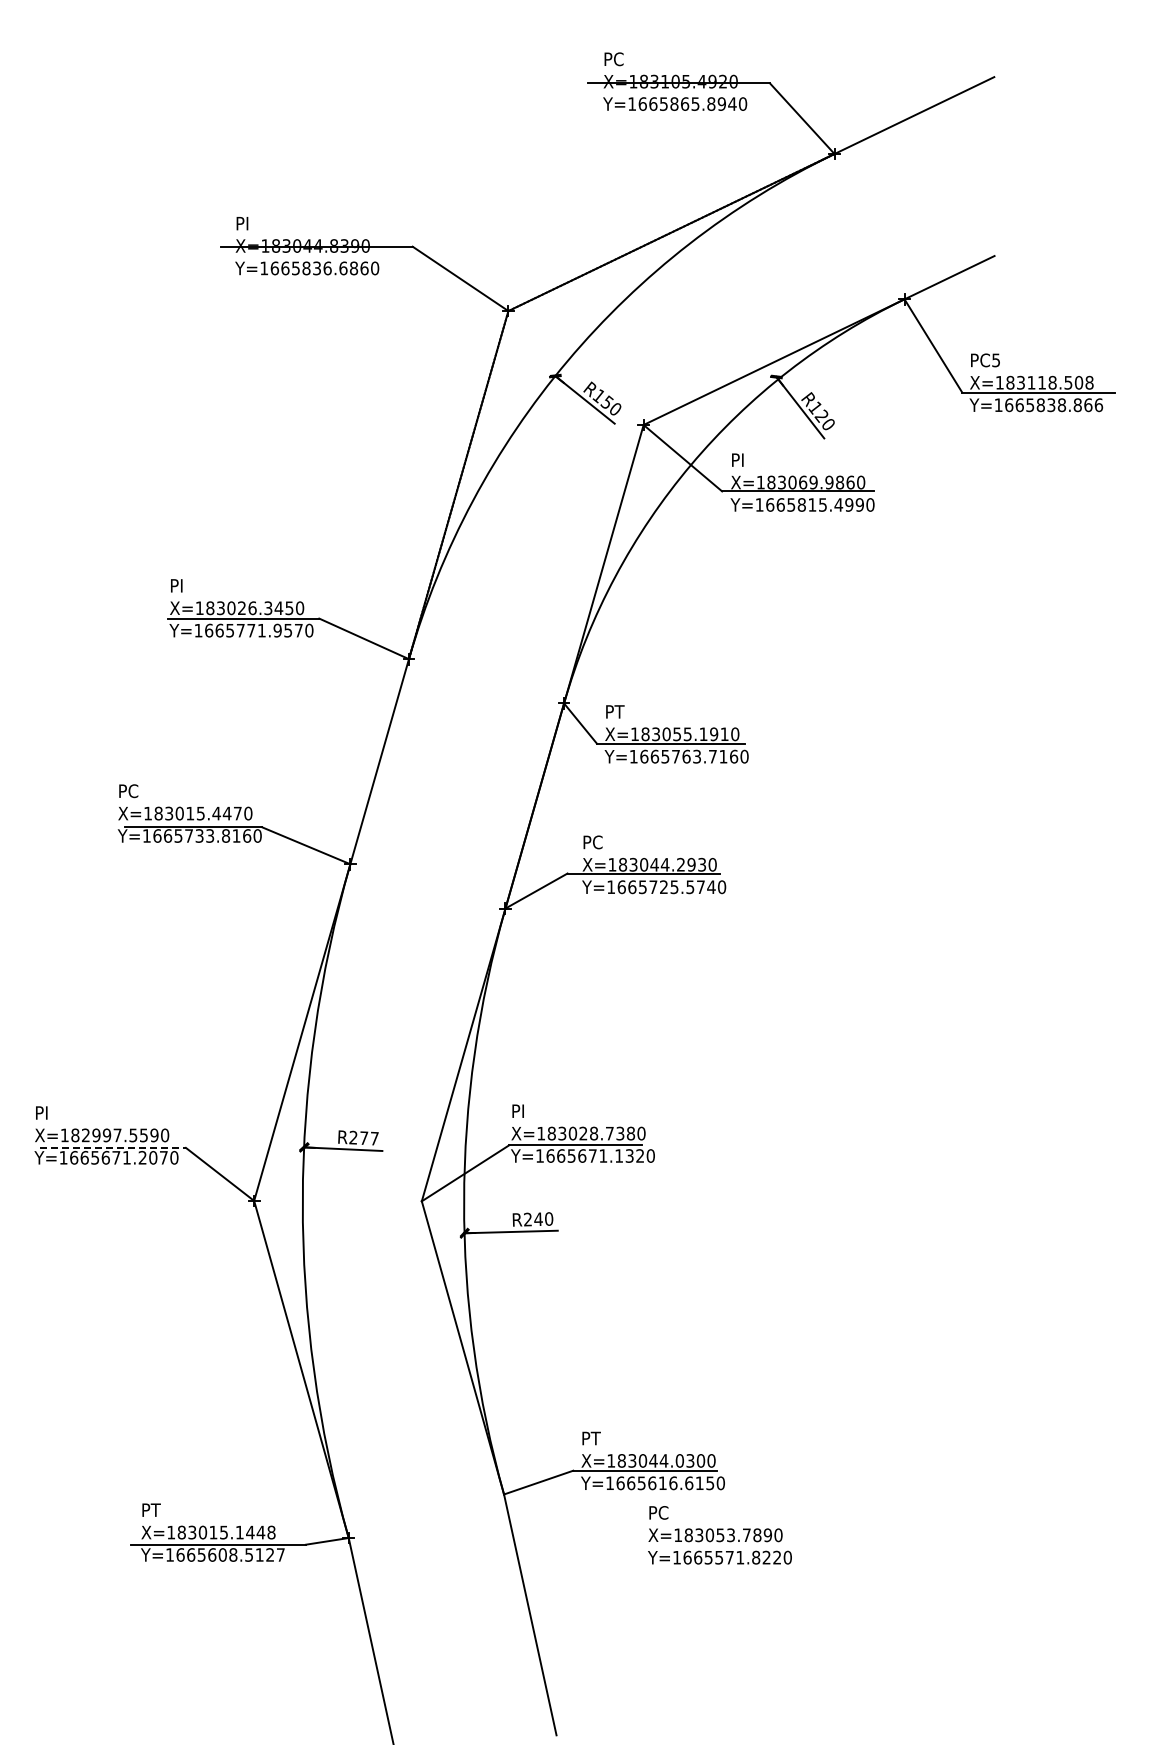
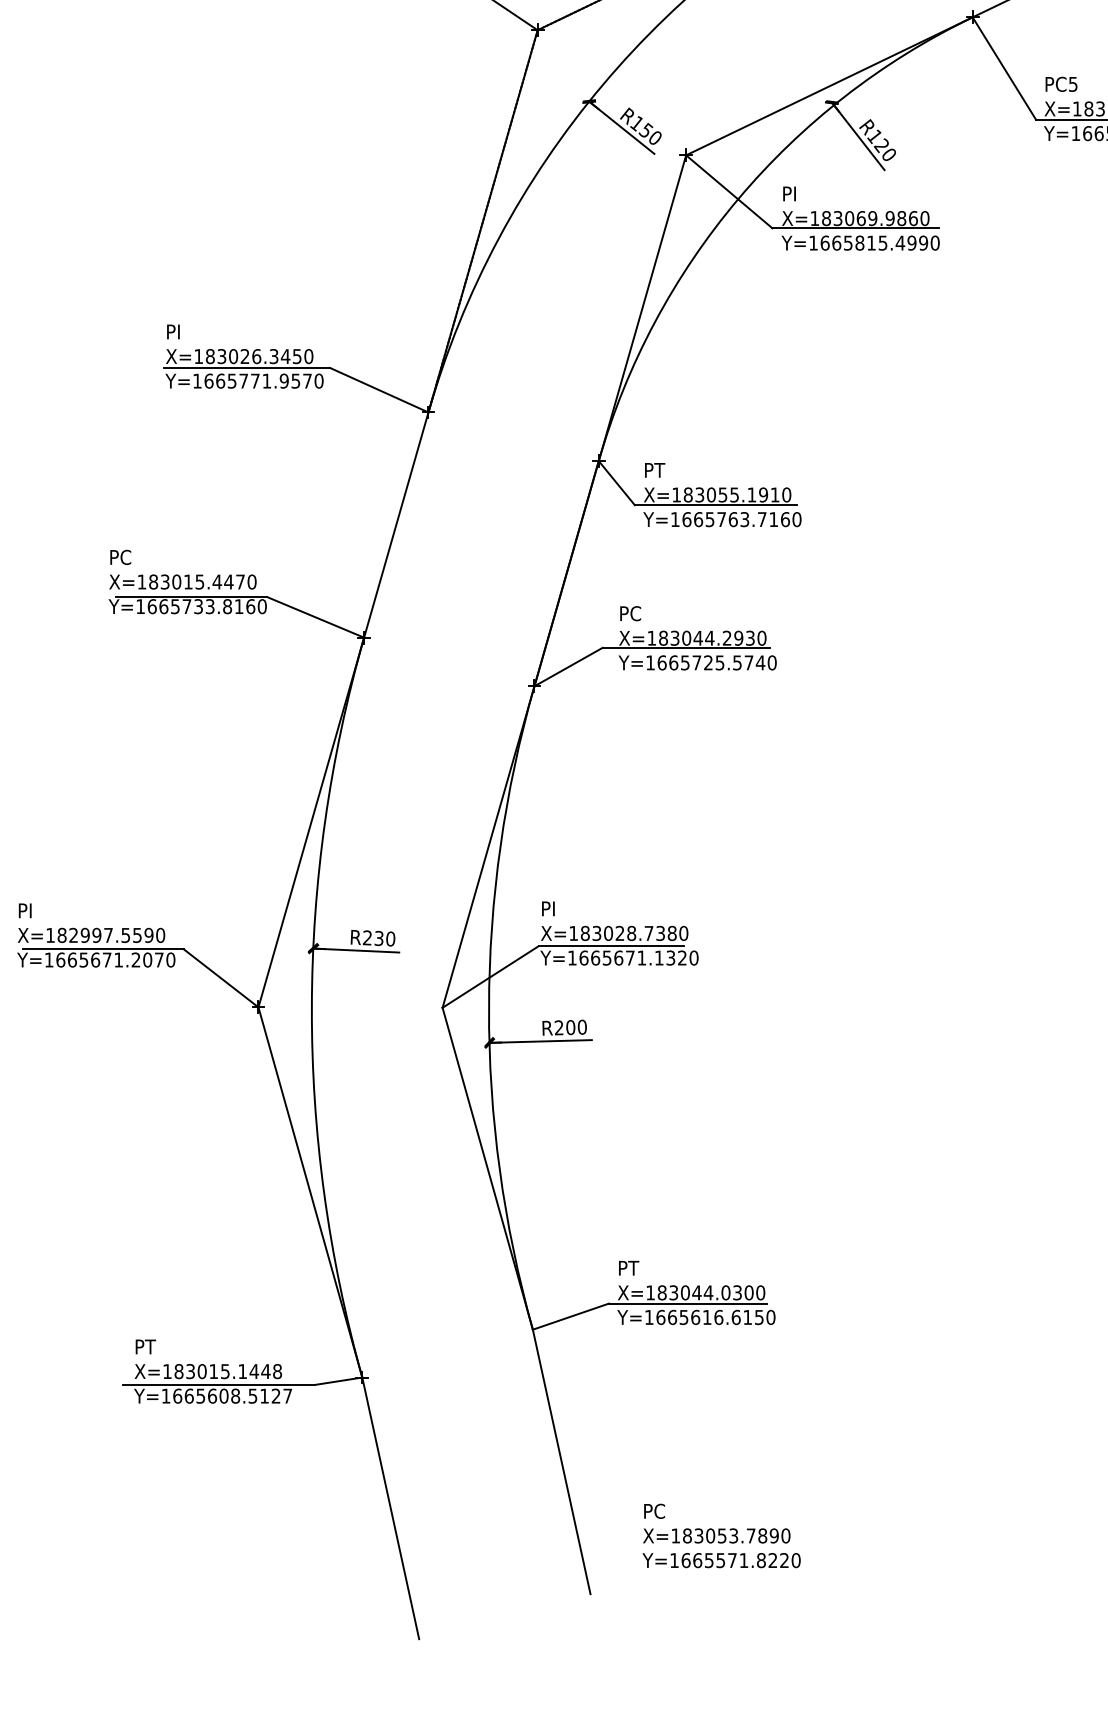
text: (368, 1138) -> (384, 938), R277 -> R230
line: (113, 1147) -> (104, 948), dashed -> solid
text: (538, 1219) -> (570, 1027), R240 -> R200
text: (719, 1535) -> (721, 1536), moved

